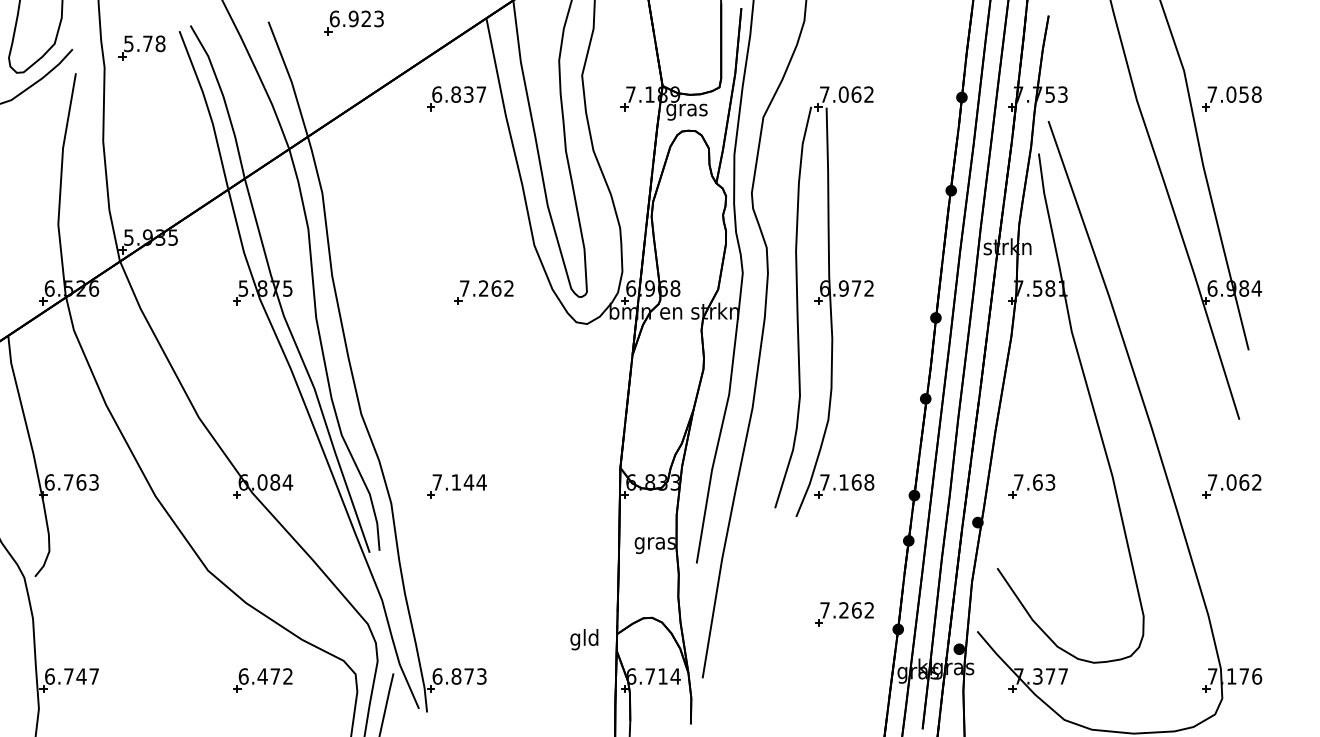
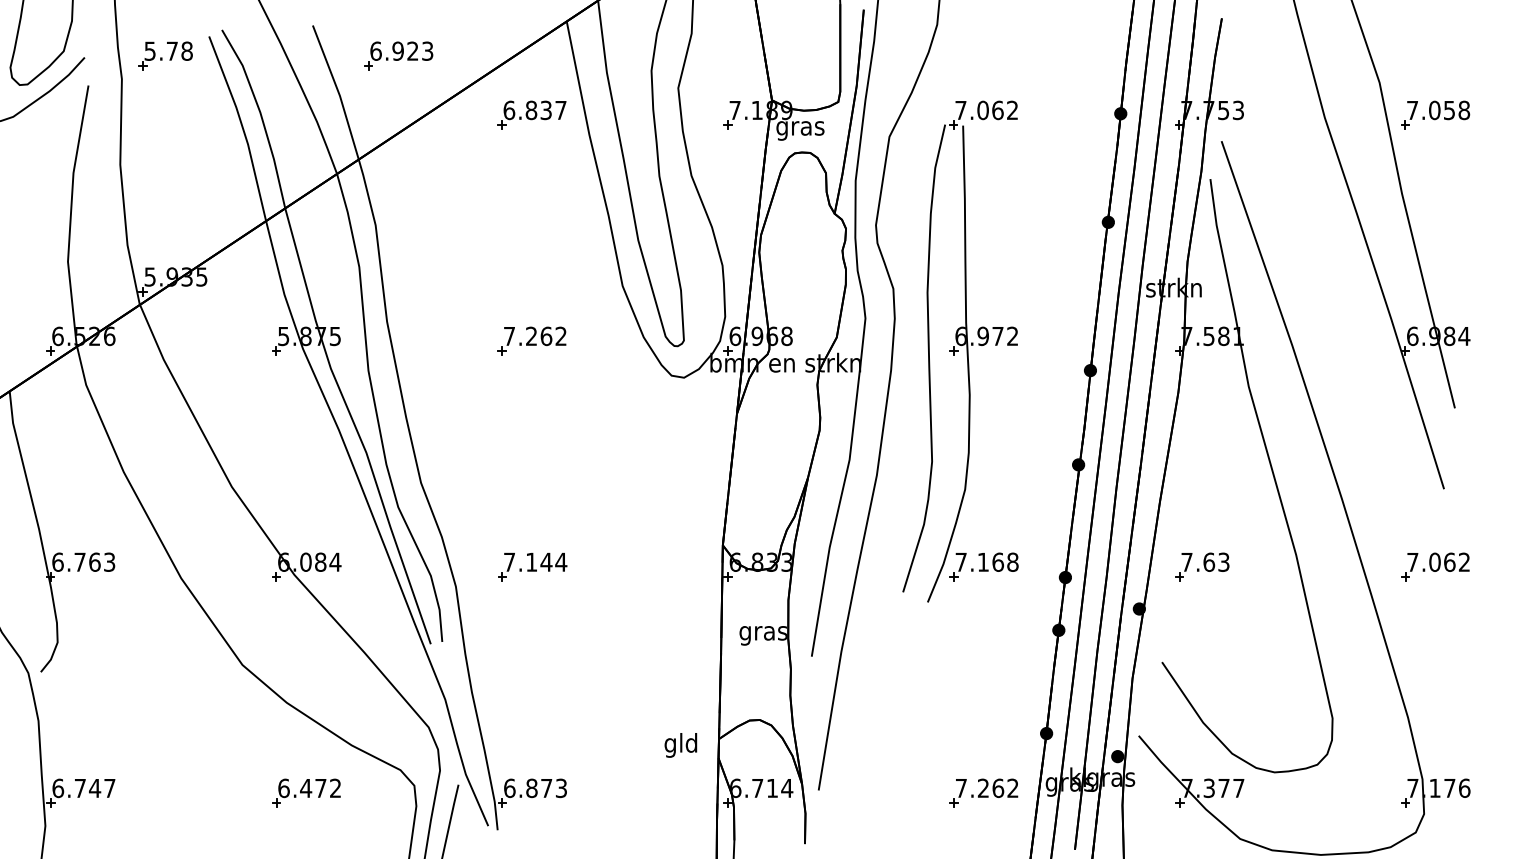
part: (354, 22) -> (398, 55), moved
part: (483, 292) -> (531, 340), moved
part: (844, 613) -> (983, 792), moved

